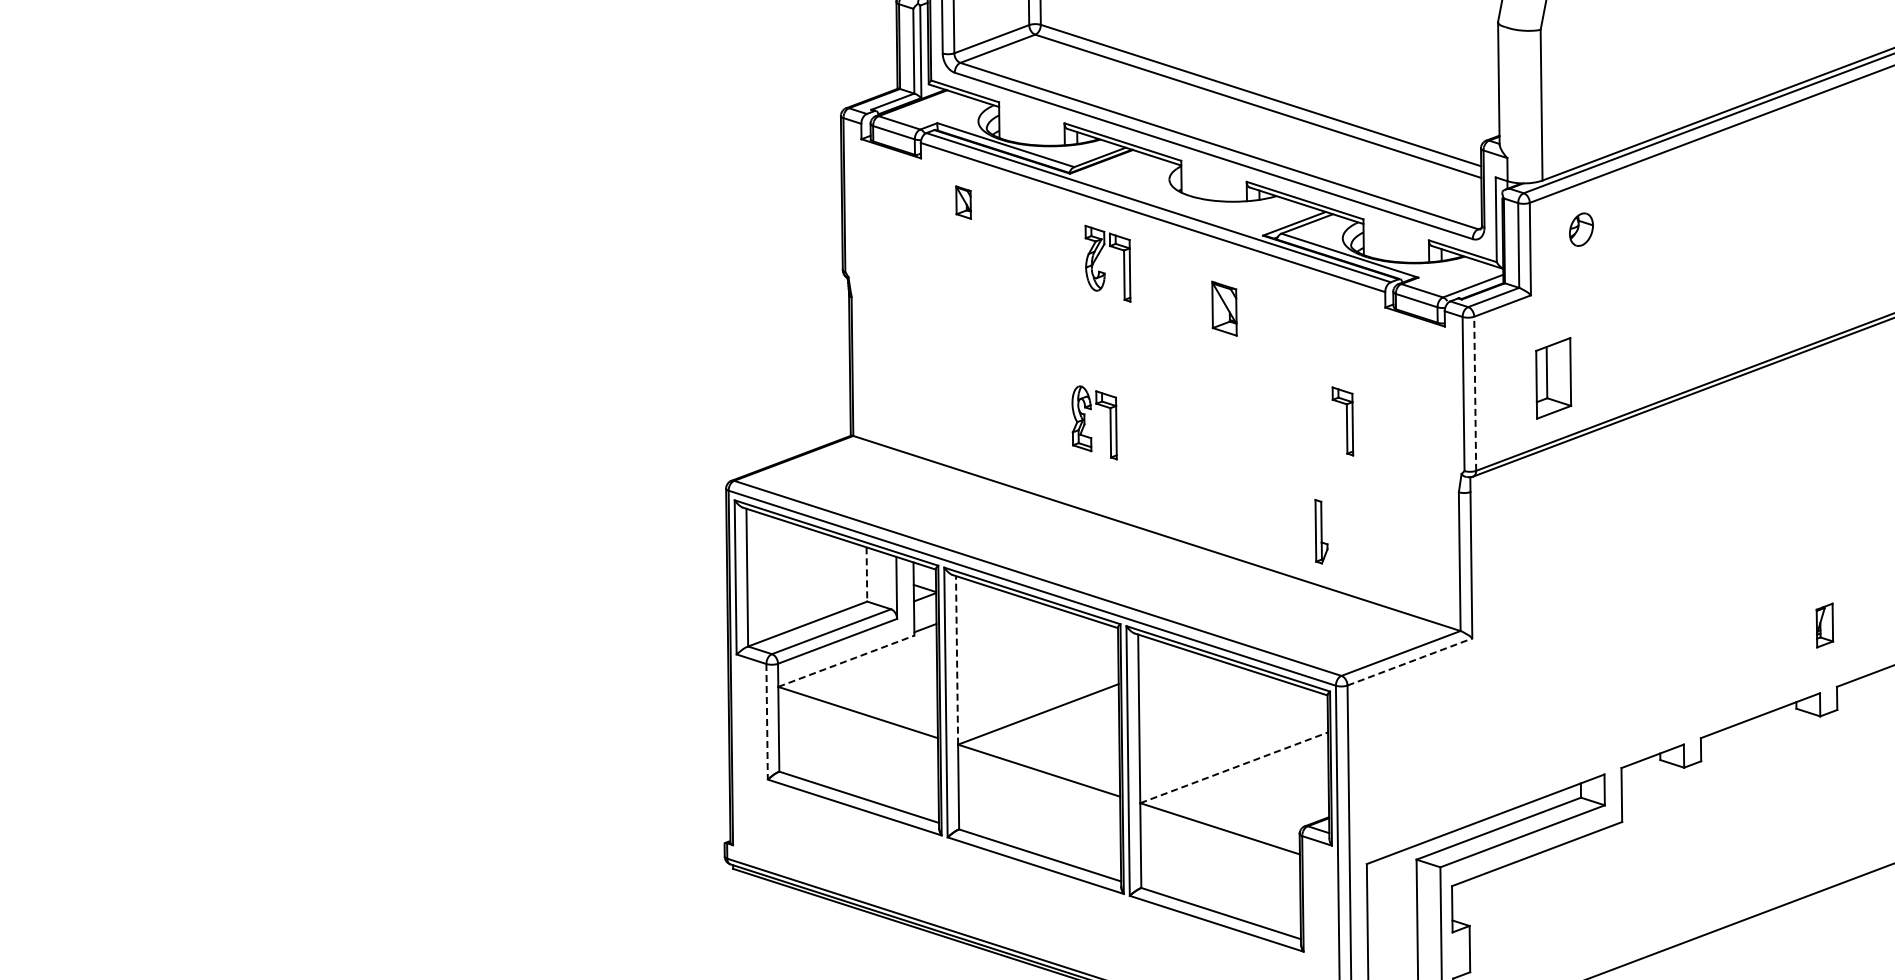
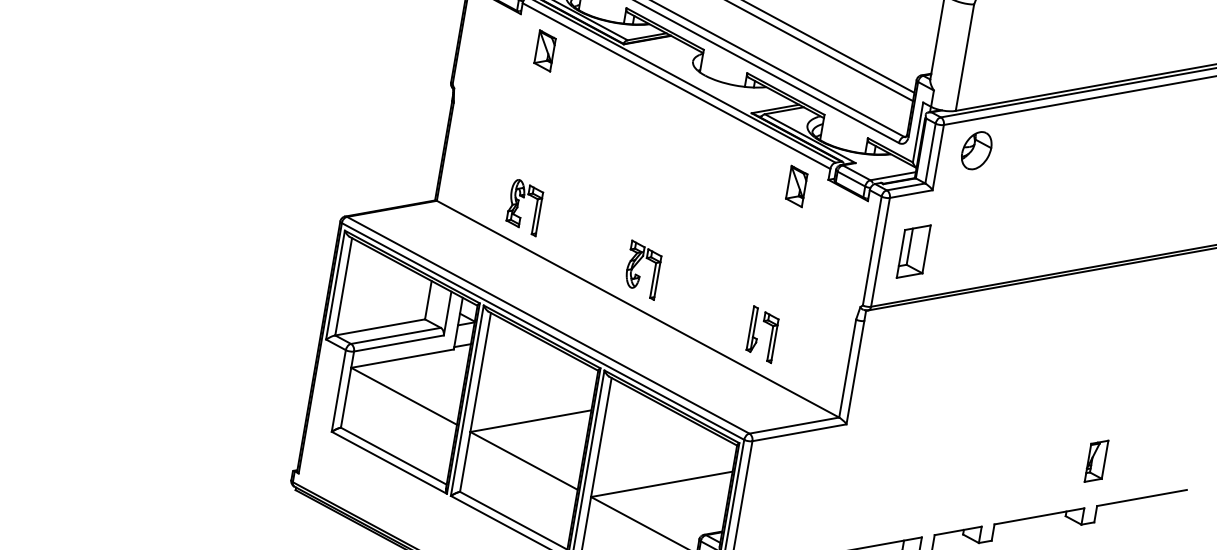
part: (963, 202) -> (544, 50), size x1.67
part: (1581, 229) -> (976, 150), size x1.67
part: (1105, 272) -> (640, 276), moved
part: (1224, 308) -> (796, 186), moved
part: (1553, 378) -> (913, 251), moved
line: (1475, 393) -> (880, 252), dashed -> solid
part: (1342, 421) -> (767, 337), moved
part: (1085, 422) -> (518, 206), moved
line: (866, 574) -> (428, 300), dashed -> solid
part: (1824, 625) -> (1096, 461), size x1.43
line: (957, 659) -> (481, 371), dashed -> solid
line: (846, 661) -> (402, 358), dashed -> solid
line: (1409, 662) -> (799, 433), dashed -> solid
line: (767, 721) -> (339, 390), dashed -> solid
line: (1234, 767) -> (662, 484), dashed -> solid

